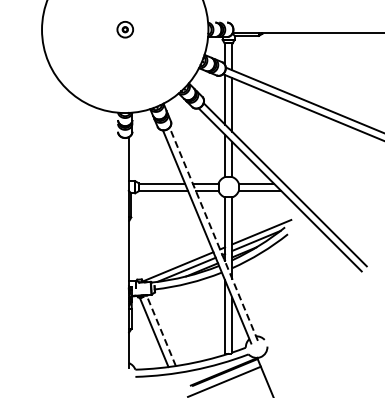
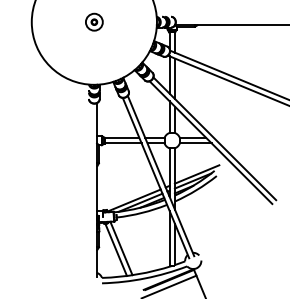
part: (125, 29) -> (94, 21), size x1.43
line: (213, 233) -> (160, 175), dashed -> solid
line: (161, 330) -> (121, 248), dashed -> solid

